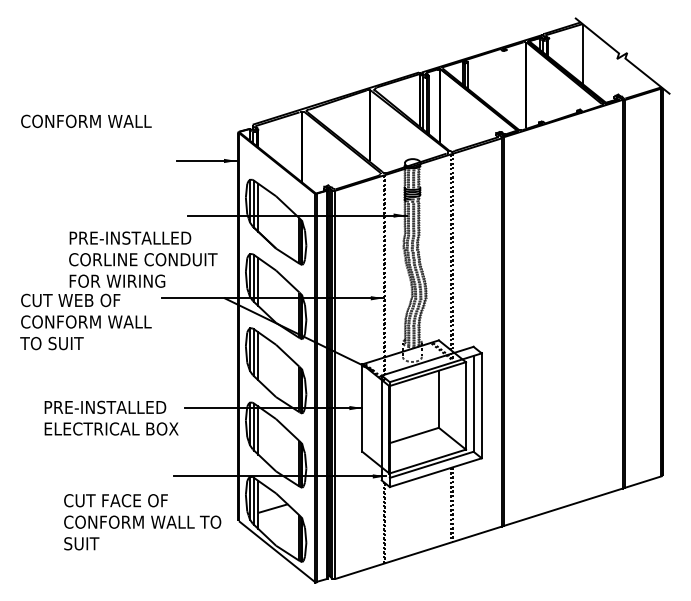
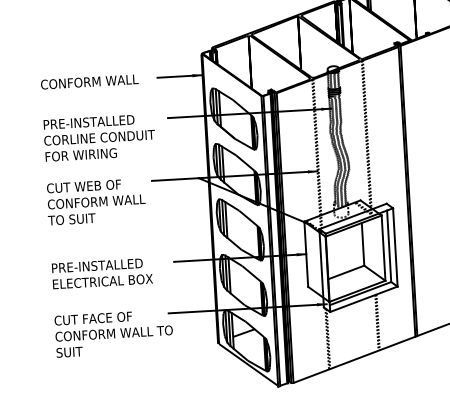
text: (86, 120) -> (89, 81), moved
text: (143, 259) -> (99, 137), moved
text: (111, 417) -> (102, 273), moved
text: (142, 522) -> (114, 333), moved

